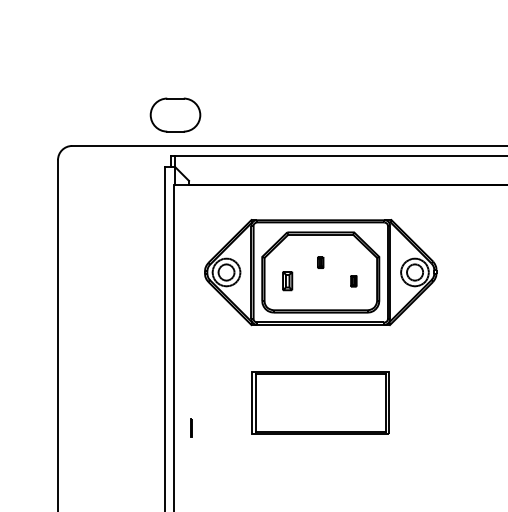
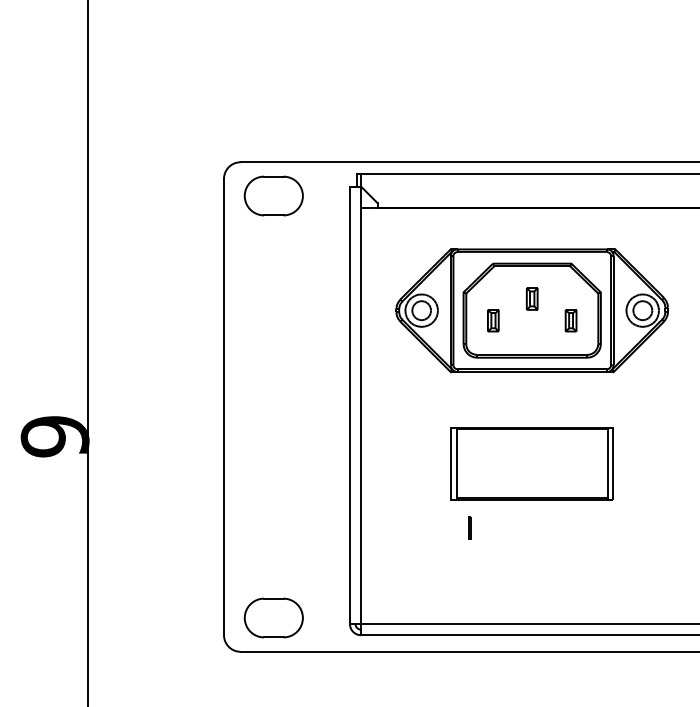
part: (175, 114) -> (273, 195), moved
part: (320, 262) -> (531, 298), size x1.67
part: (353, 280) -> (570, 320), size x1.67
line: (191, 427) -> (469, 527), moved

